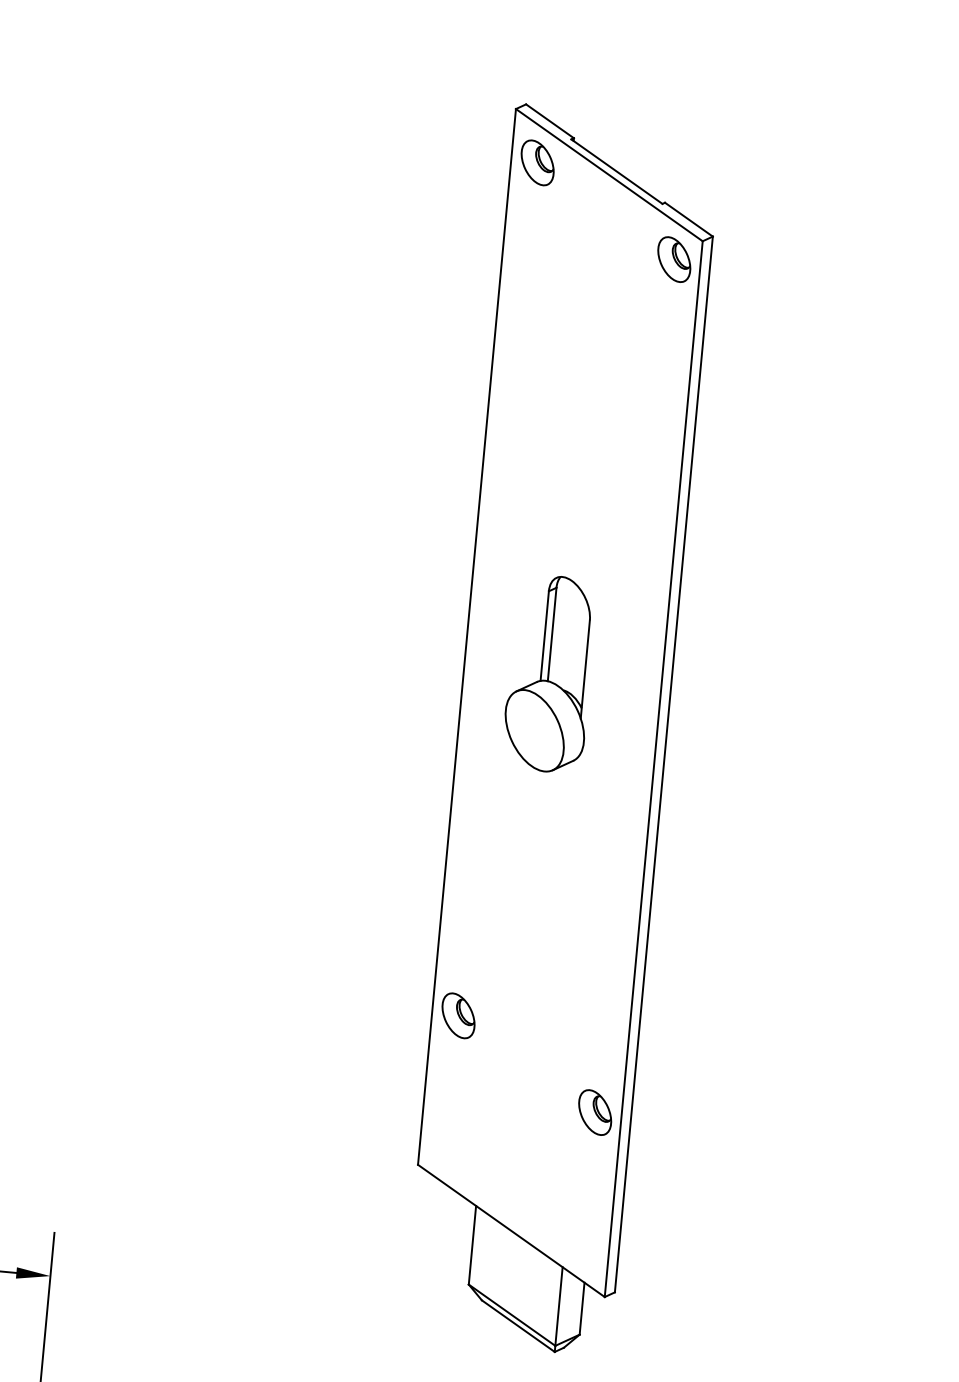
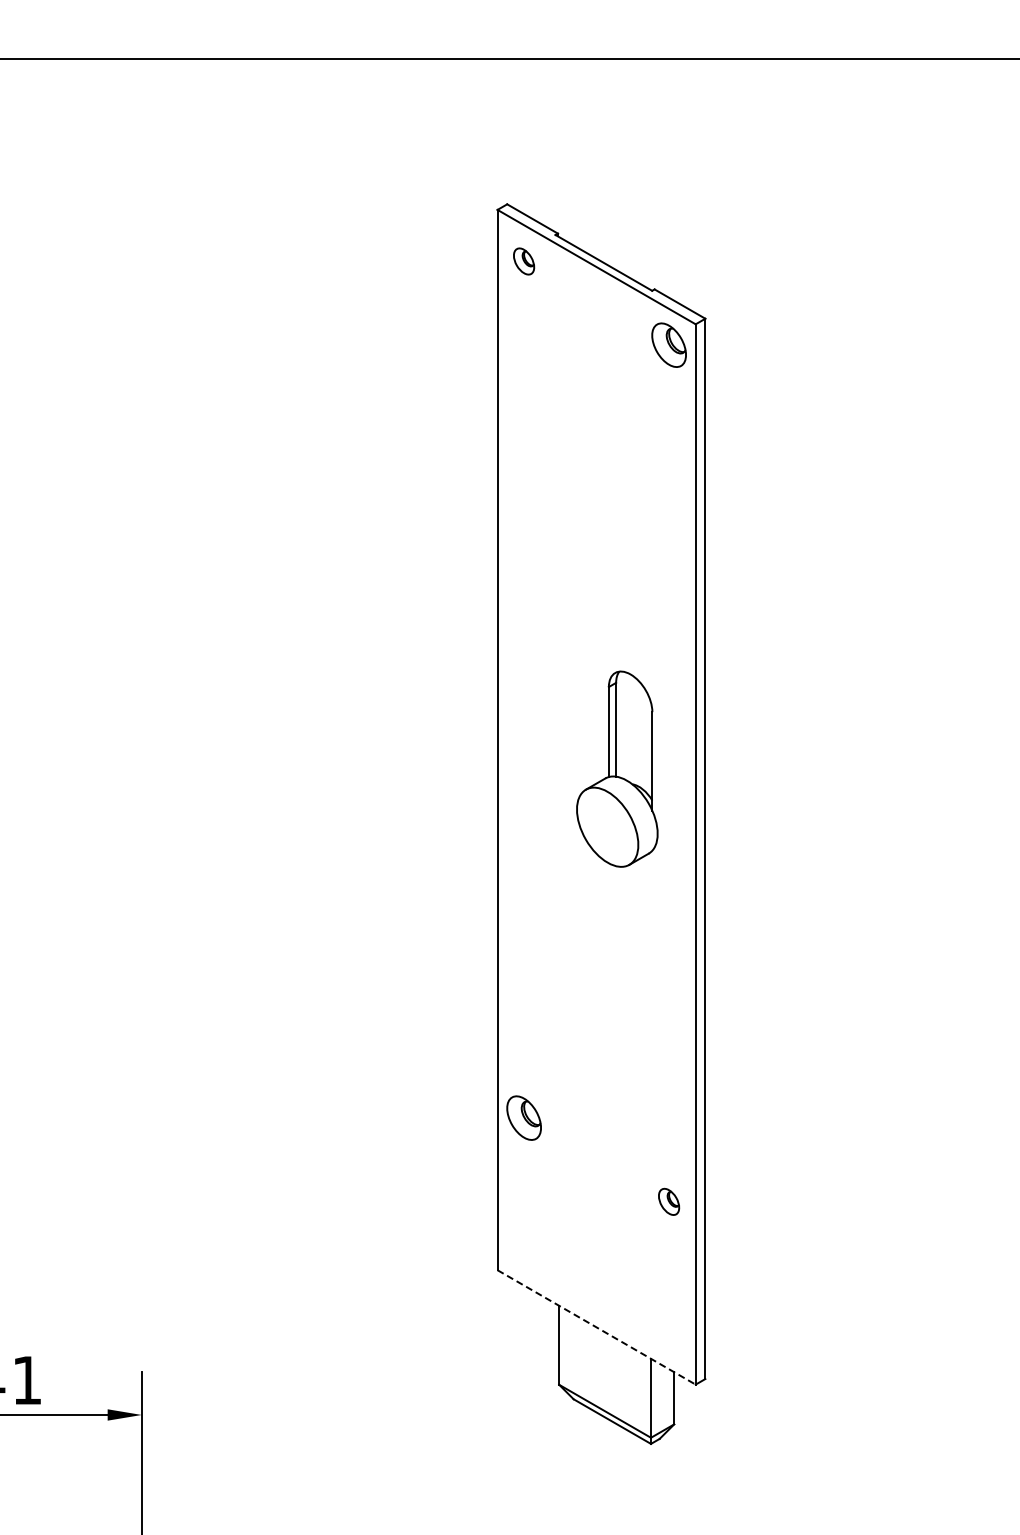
part: (537, 162) -> (523, 261), size x0.6
part: (549, 673) -> (617, 768), moved
part: (594, 1112) -> (668, 1201), size x0.6
line: (512, 1231) -> (597, 1327), solid -> dashed

